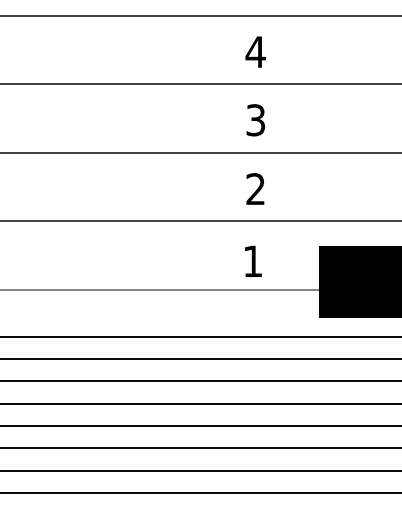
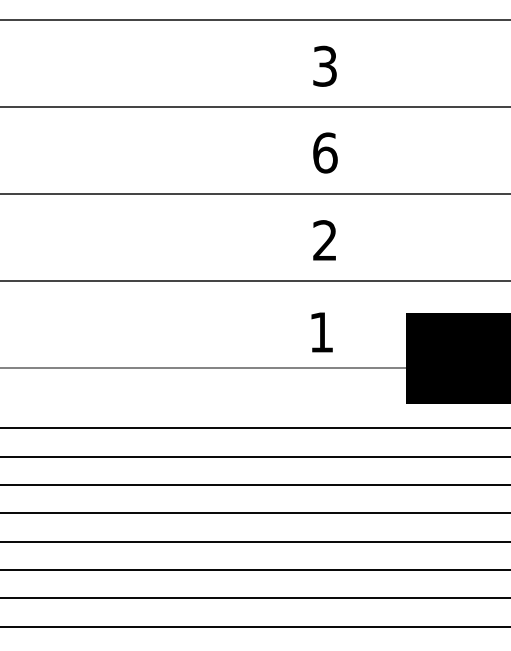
text: (255, 52) -> (324, 66), 4 -> 3
text: (255, 120) -> (324, 153), 3 -> 6

